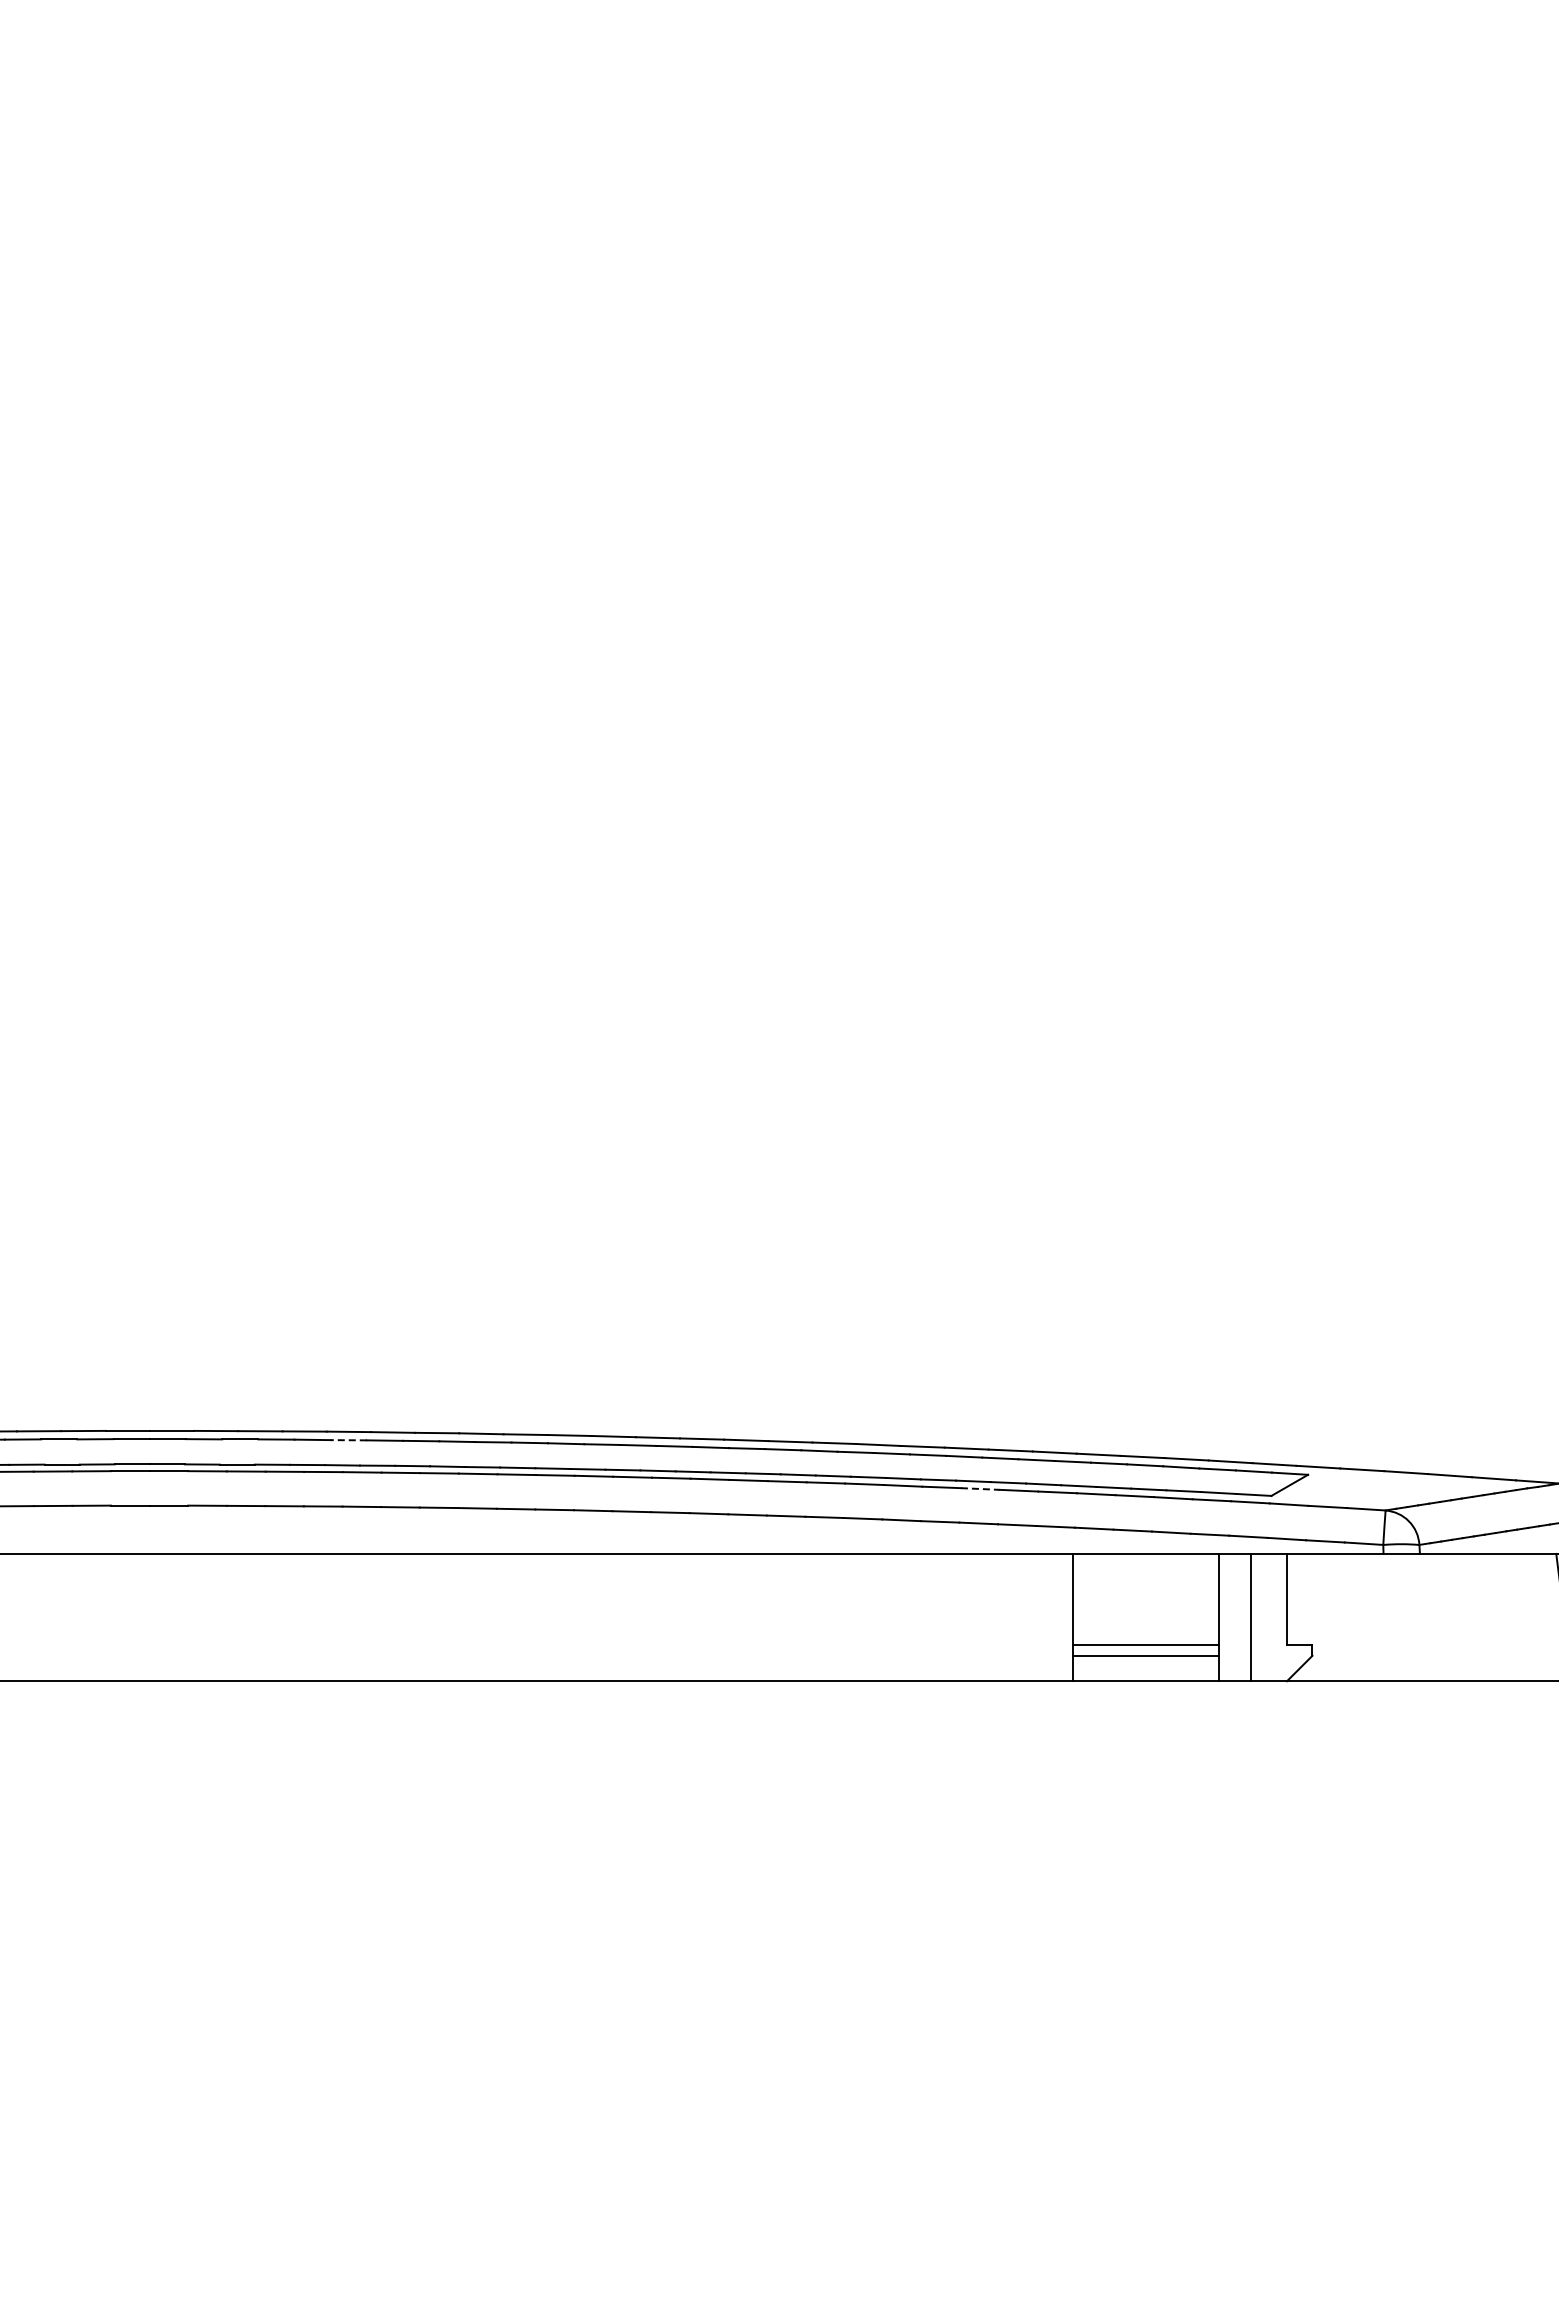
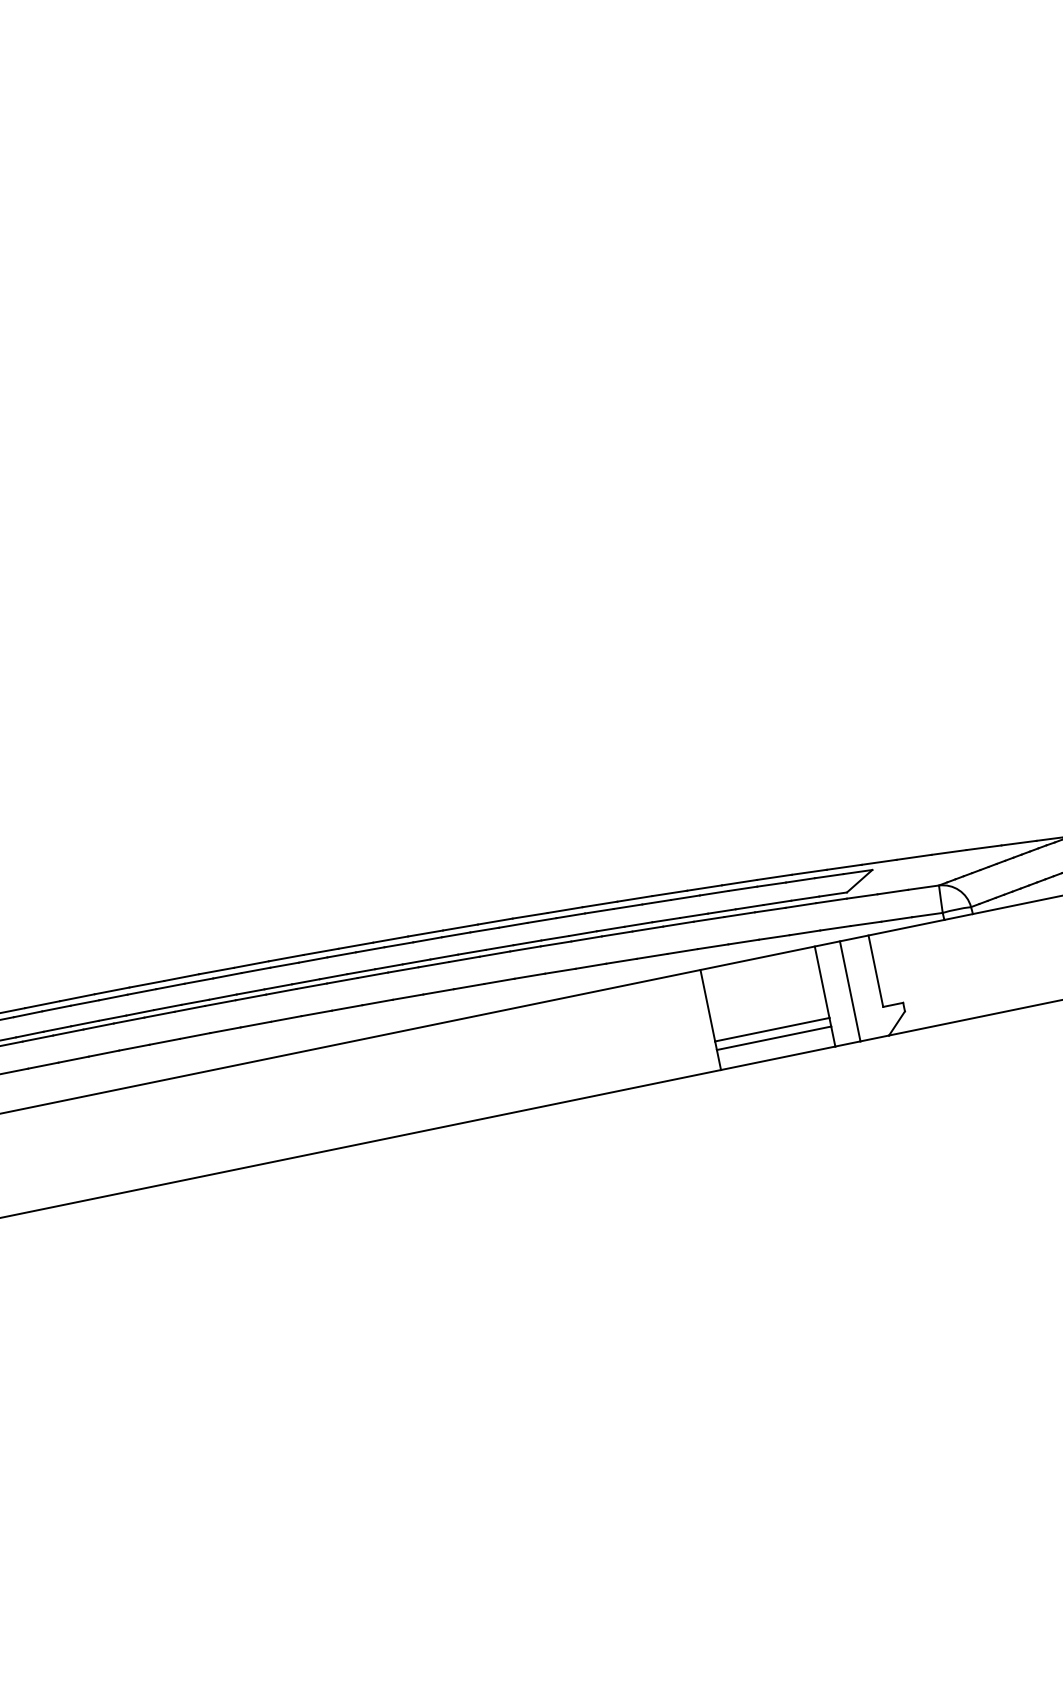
line: (348, 1440) -> (113, 997), dashed -> solid
line: (980, 1489) -> (617, 934), dashed -> solid

